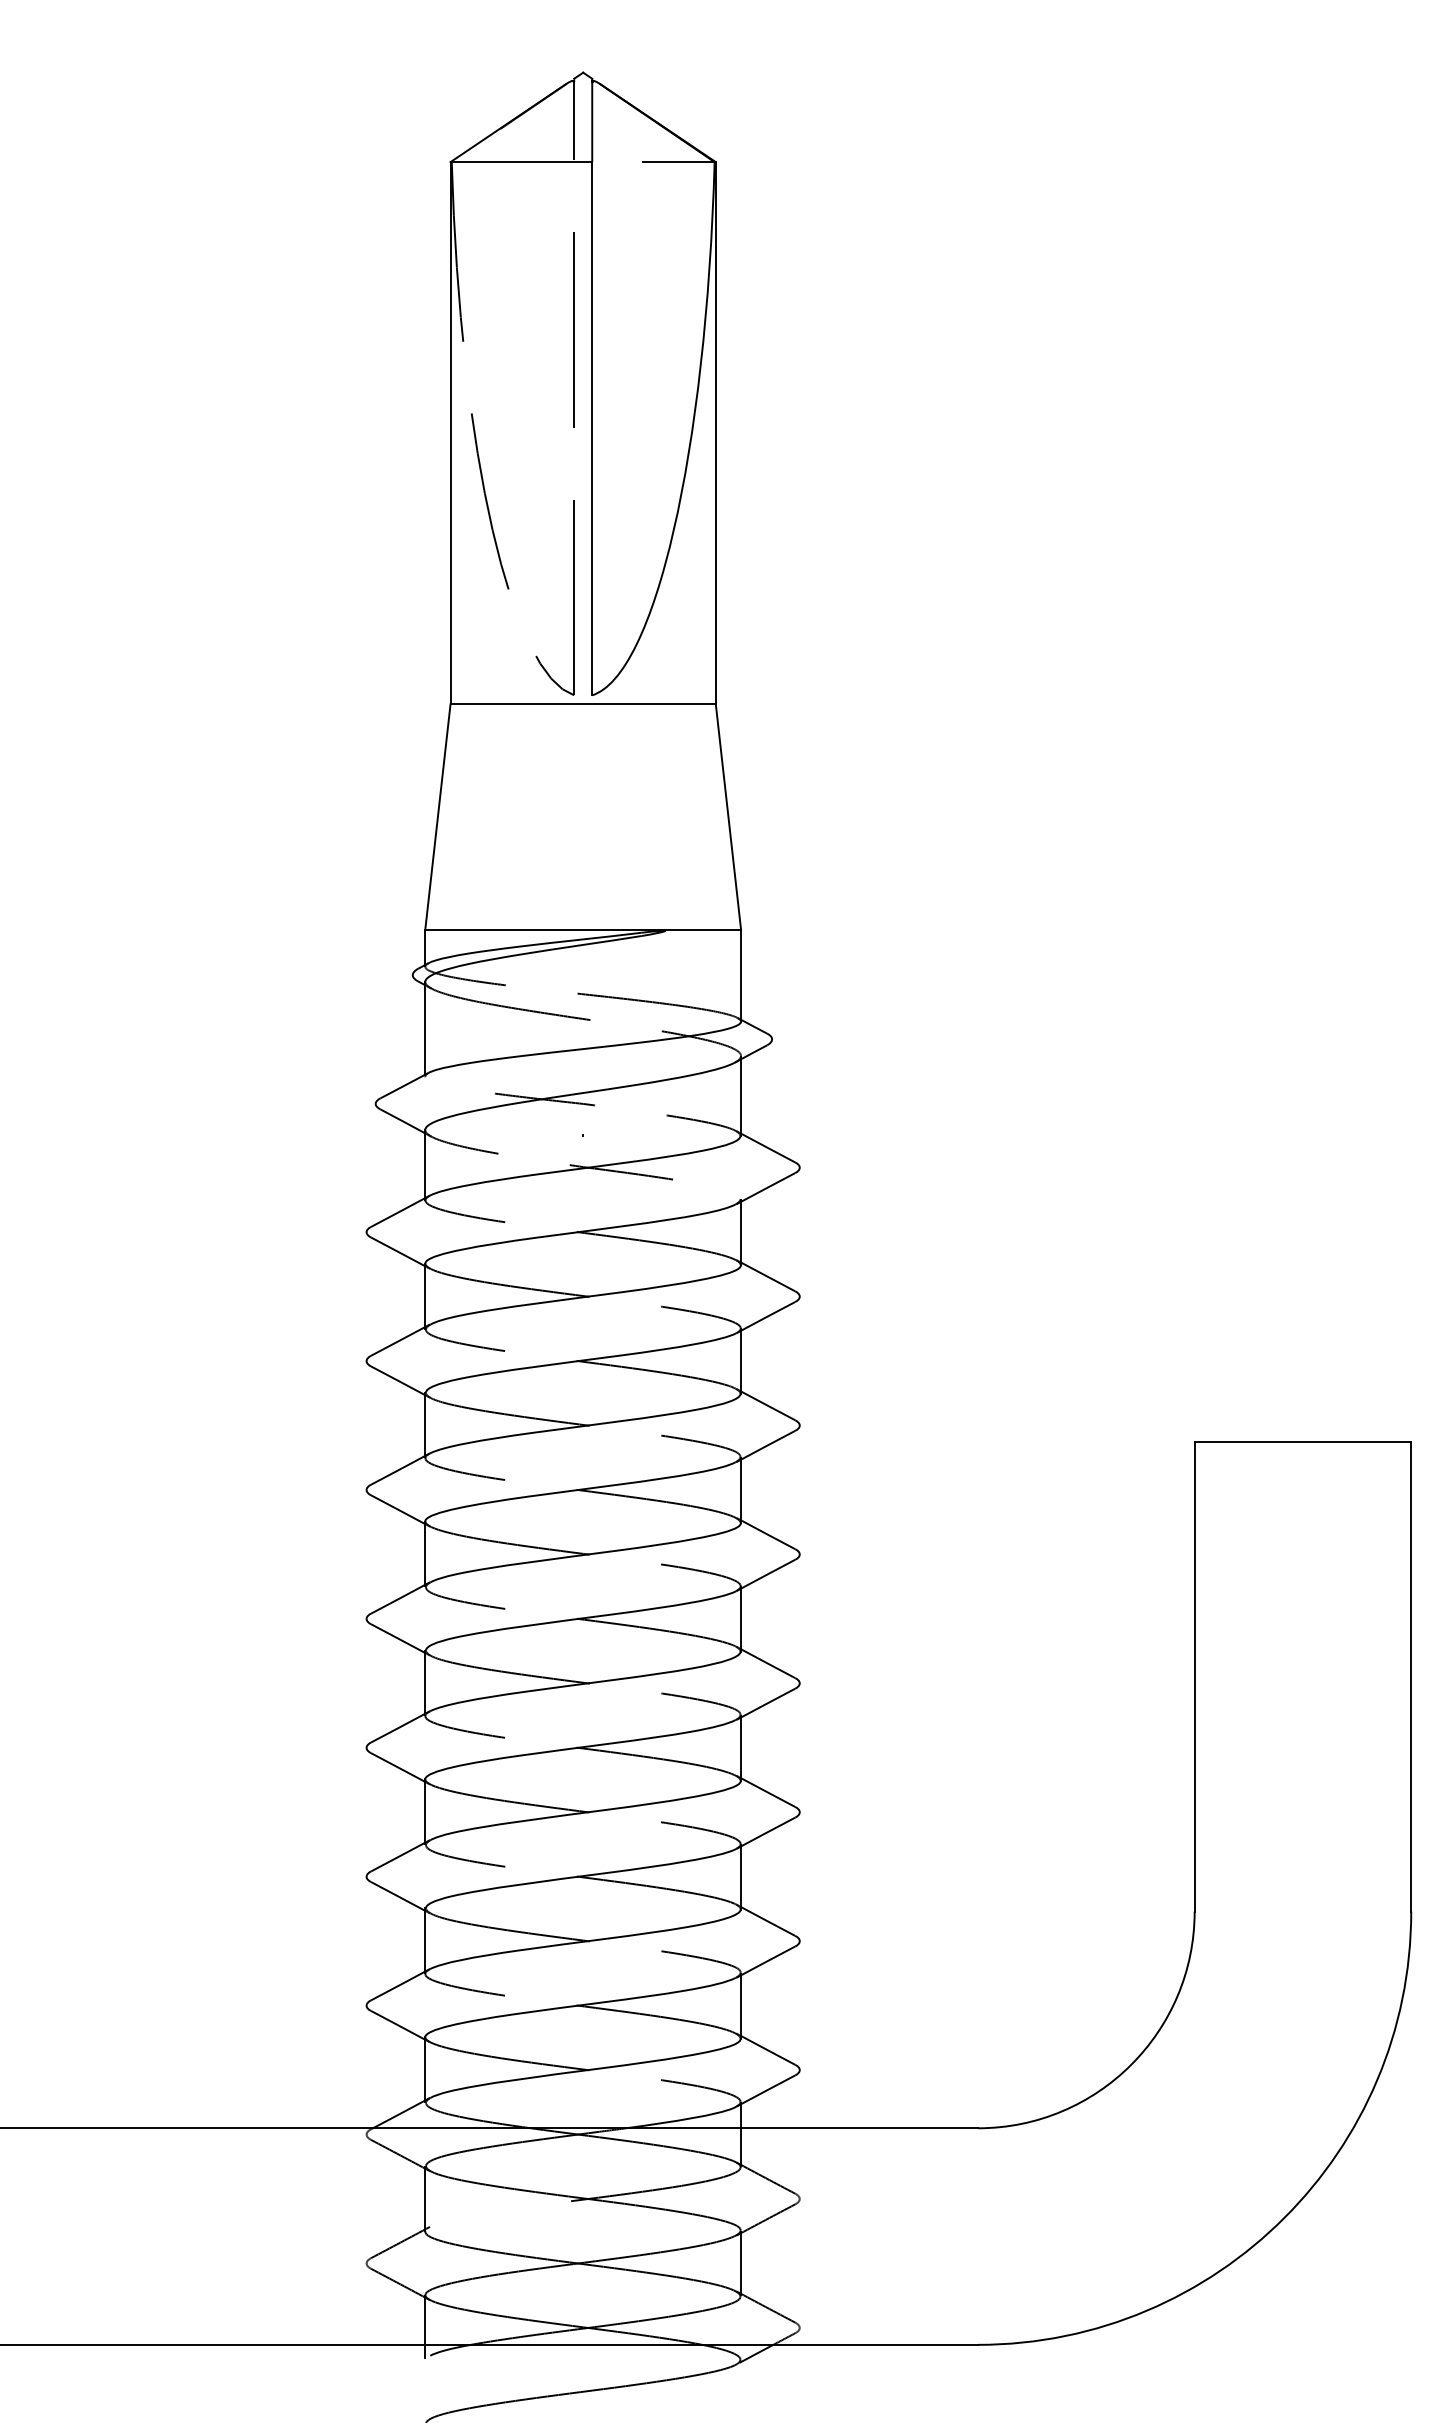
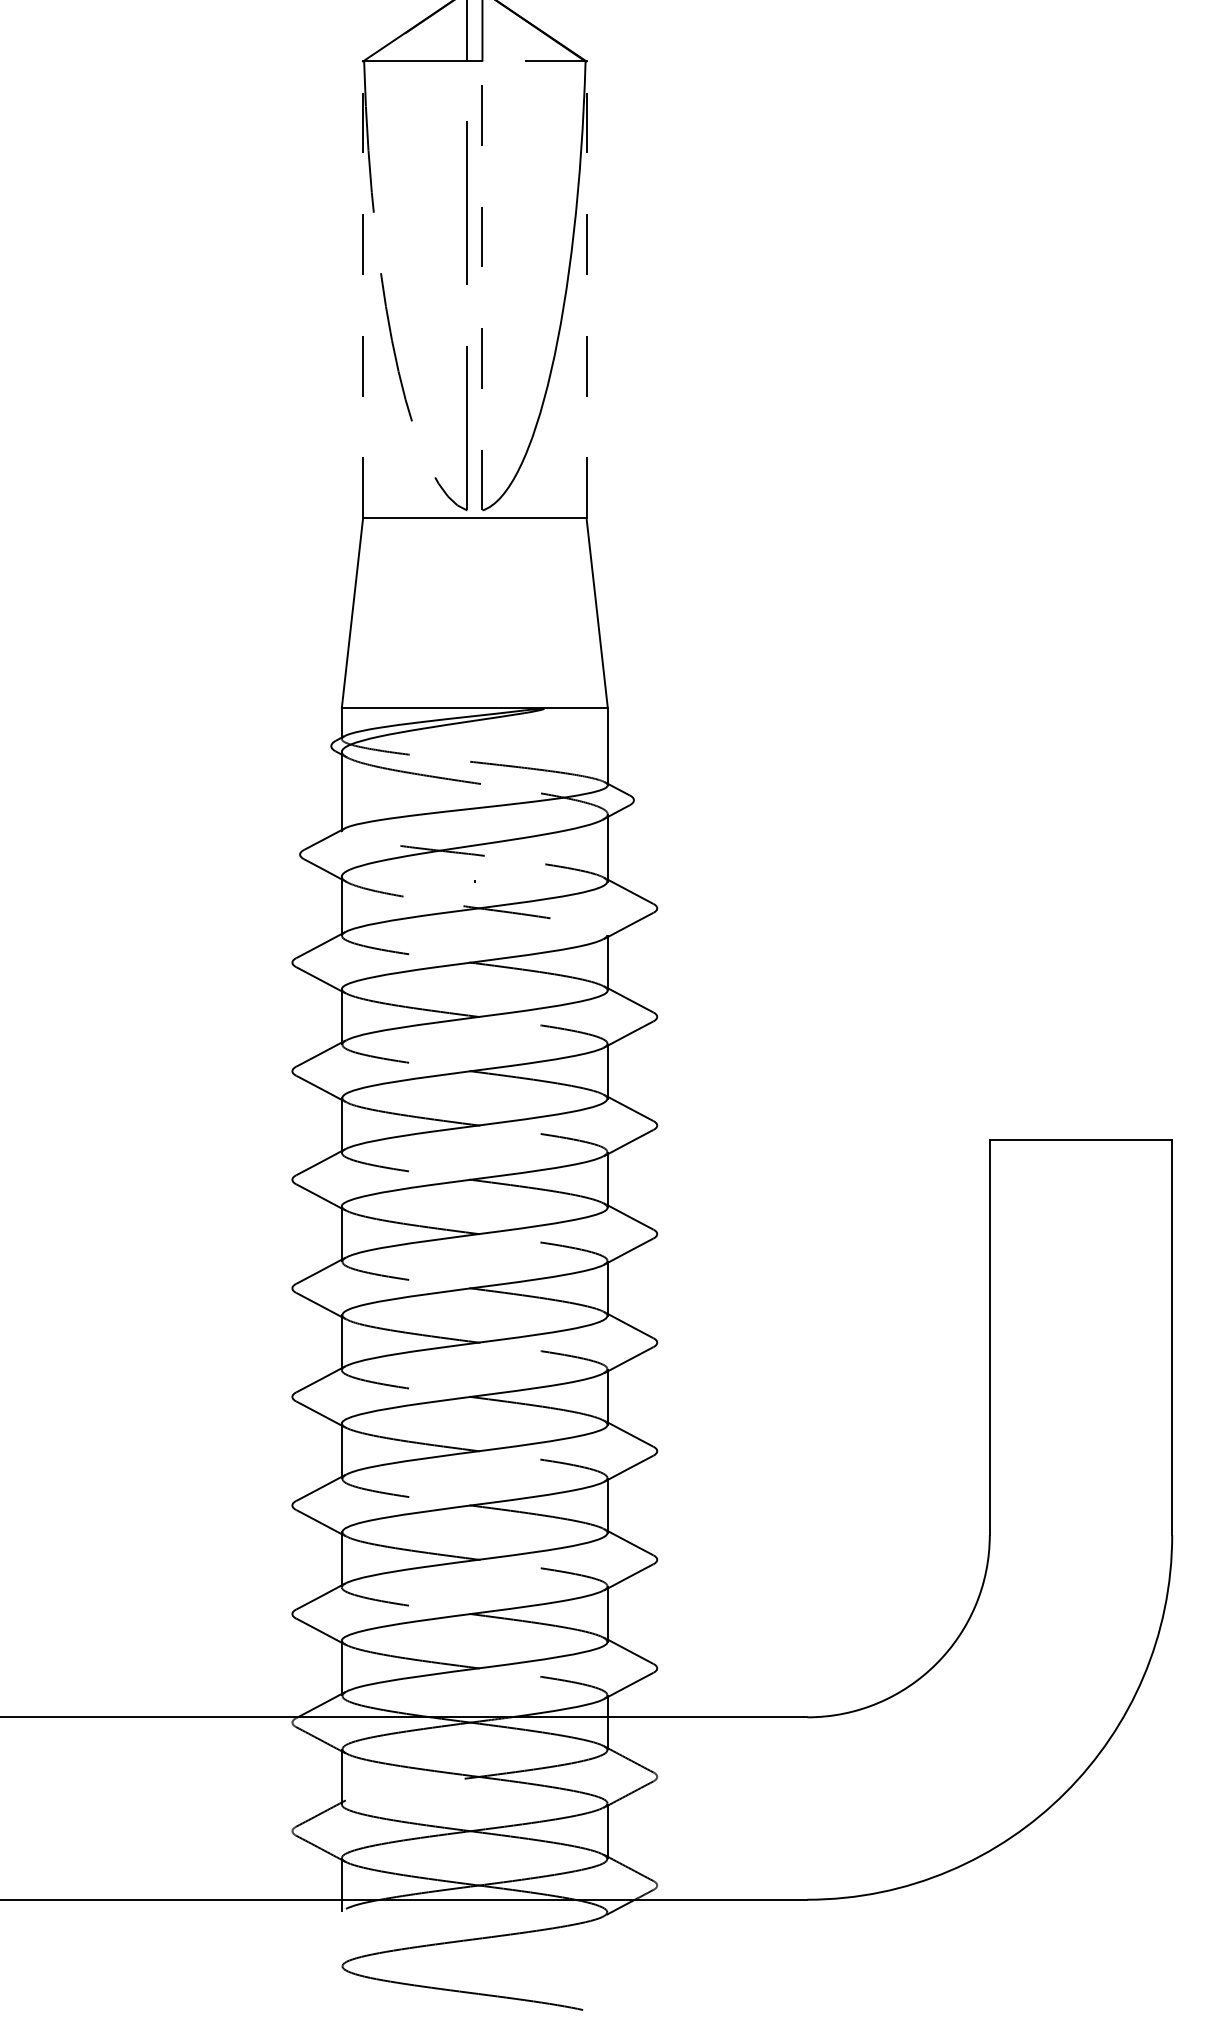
line: (592, 428) -> (482, 285), solid -> dashed
line: (450, 432) -> (363, 289), solid -> dashed
line: (715, 432) -> (586, 289), solid -> dashed

